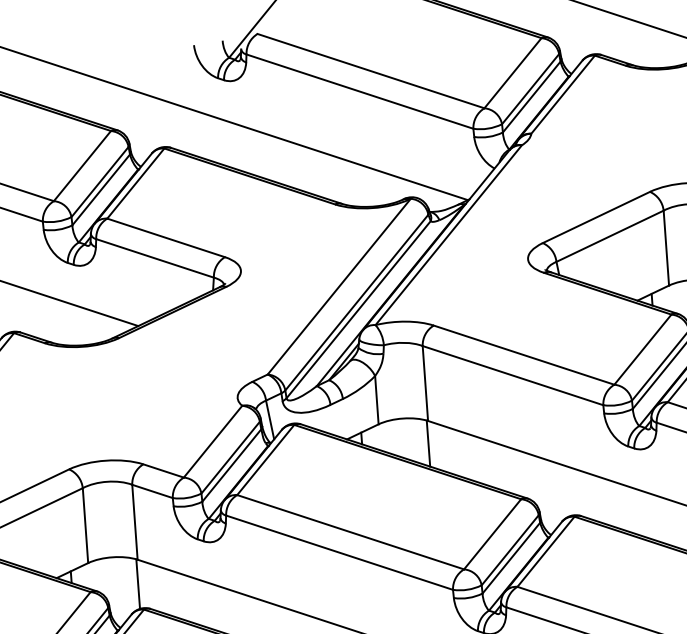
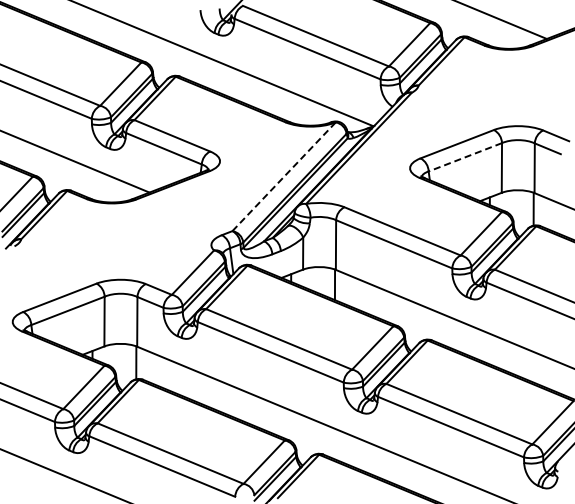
line: (608, 236) -> (464, 157), solid -> dashed
line: (339, 286) -> (284, 176), solid -> dashed

